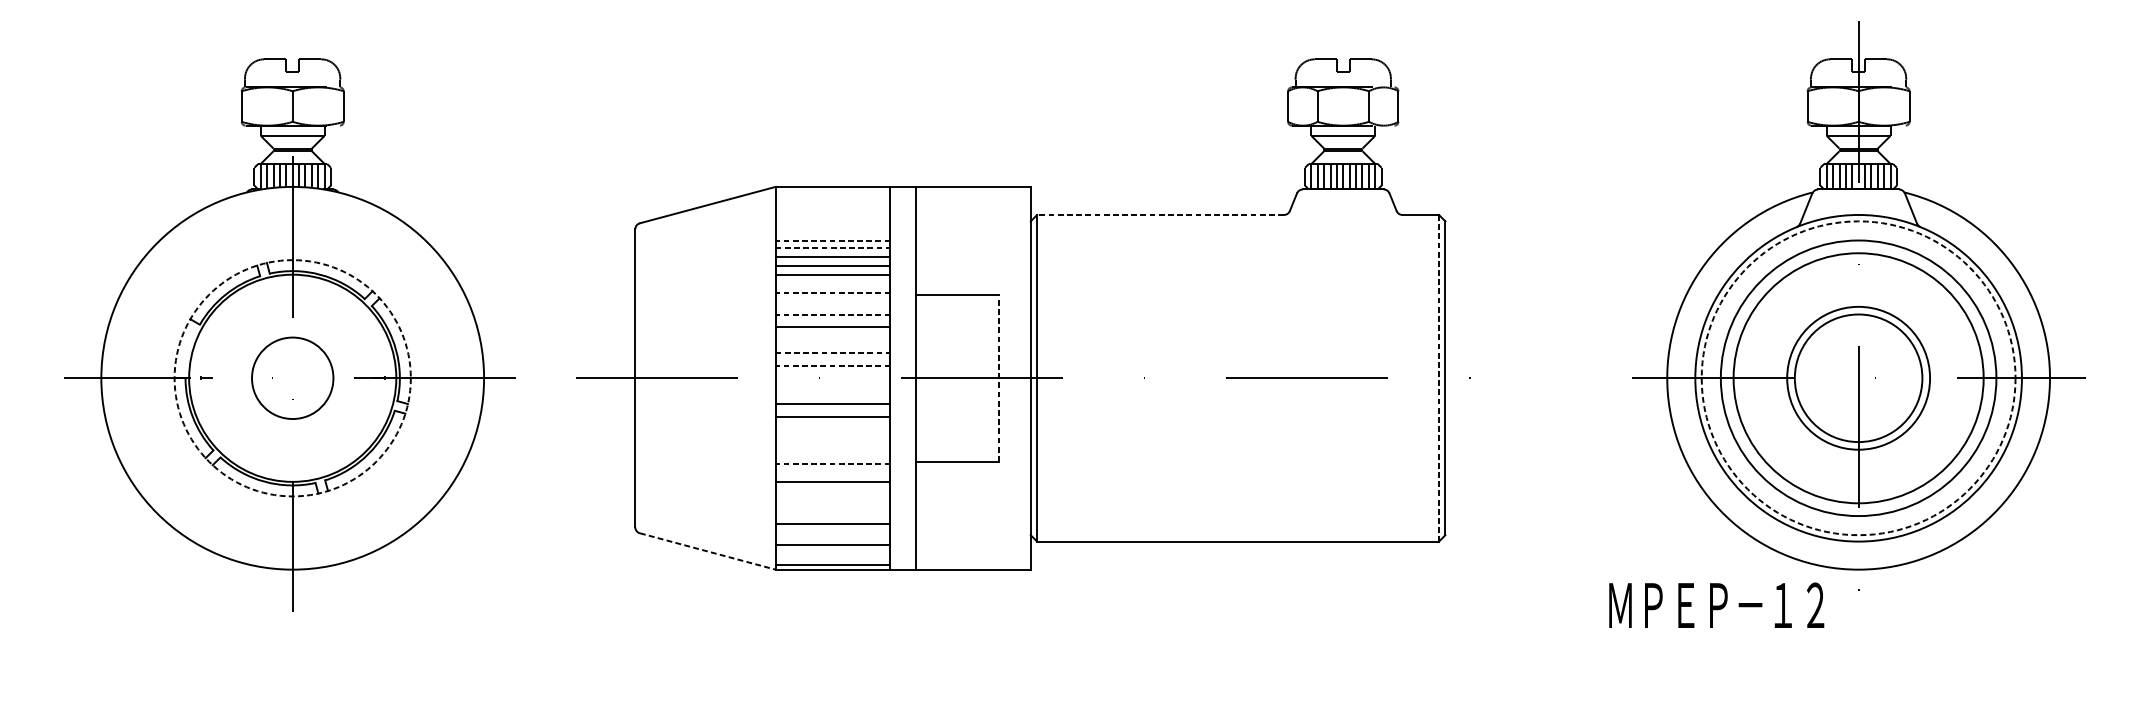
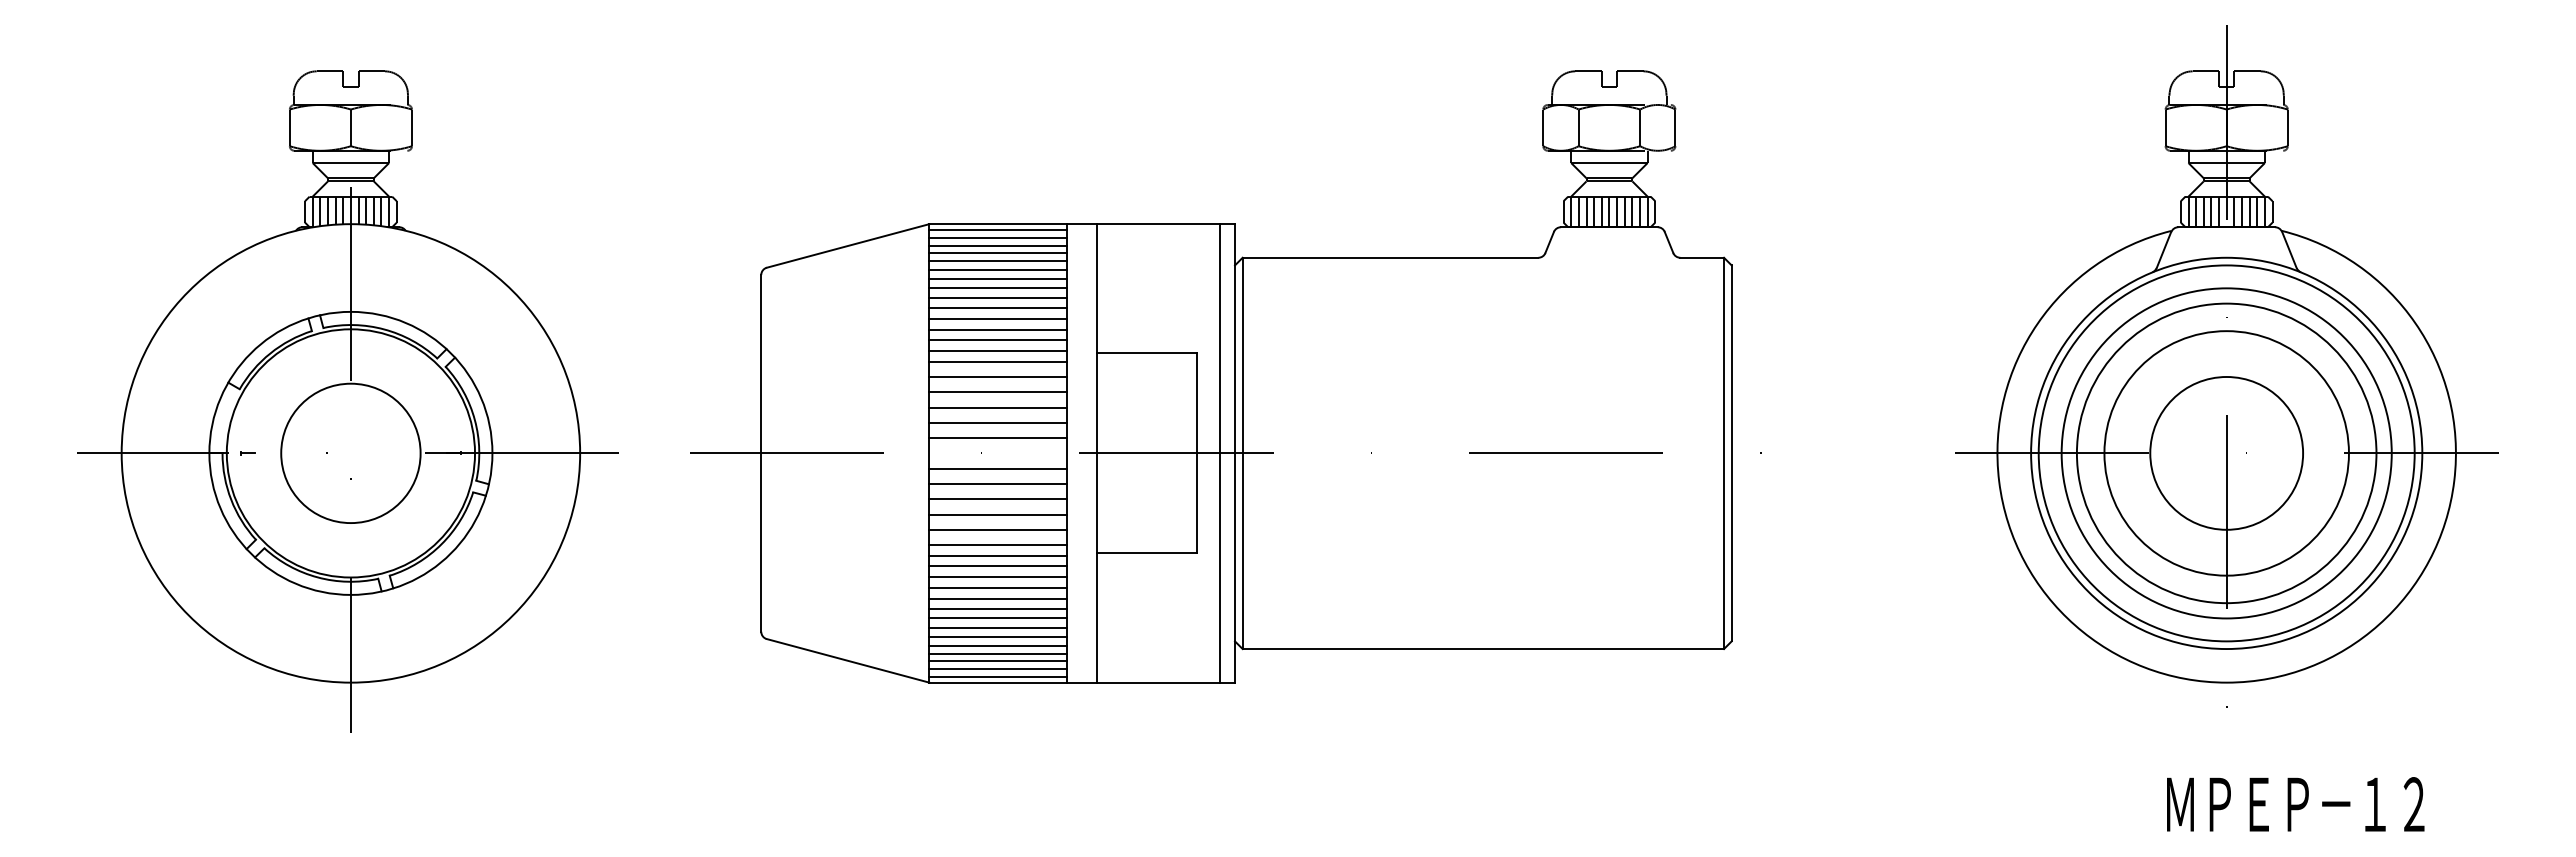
line: (832, 192) -> (997, 230), added
line: (832, 198) -> (997, 237), added
line: (832, 204) -> (997, 245), added
line: (832, 211) -> (997, 253), added
line: (1160, 214) -> (1390, 257), dashed -> solid
line: (832, 217) -> (997, 260), added
line: (832, 225) -> (997, 270), added
line: (832, 233) -> (997, 279), added
line: (833, 240) -> (998, 288), dashed -> solid
line: (833, 248) -> (998, 297), dashed -> solid
line: (832, 284) -> (997, 340), added
line: (833, 293) -> (998, 351), dashed -> solid
line: (832, 301) -> (997, 361), added
line: (833, 314) -> (998, 376), dashed -> solid
line: (832, 339) -> (997, 407), added
line: (833, 352) -> (998, 422), dashed -> solid
line: (833, 365) -> (998, 438), dashed -> solid
circle: (292, 377) -> (350, 452), dashed -> solid
circle: (292, 378) -> (350, 453), size x1.43
line: (998, 378) -> (1196, 453), dashed -> solid
line: (1017, 378) -> (1219, 453), added
line: (1439, 378) -> (1724, 453), dashed -> solid
circle: (1858, 378) -> (2226, 453), dashed -> solid
circle: (1858, 378) -> (2226, 453), size x1.43
line: (832, 390) -> (997, 468), added
line: (832, 429) -> (997, 514), added
line: (832, 441) -> (997, 529), added
line: (832, 455) -> (997, 545), added
line: (833, 463) -> (998, 555), dashed -> solid
line: (832, 472) -> (997, 566), added
line: (832, 490) -> (997, 587), added
line: (832, 499) -> (997, 598), added
line: (832, 508) -> (997, 609), added
line: (832, 516) -> (997, 618), added
line: (832, 531) -> (997, 636), added
line: (832, 538) -> (997, 645), added
line: (708, 552) -> (848, 661), dashed -> solid
line: (832, 552) -> (997, 661), added
line: (832, 557) -> (997, 668), added
text: (1716, 605) -> (2295, 804), moved

